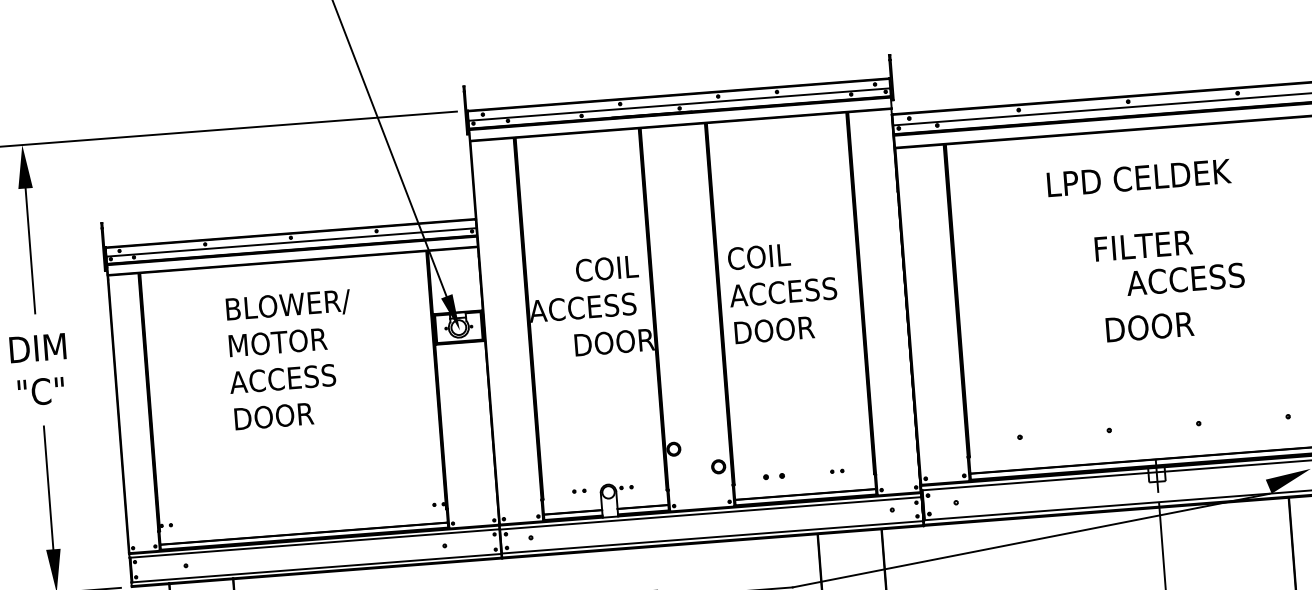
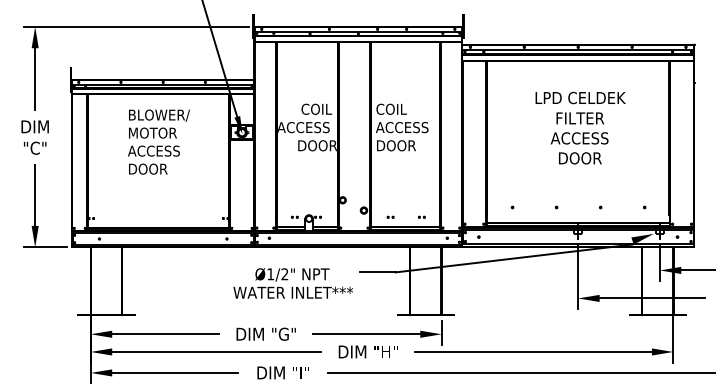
text: (1138, 176) -> (580, 97), moved
text: (1185, 279) -> (579, 138), moved
part: (773, 474) -> (390, 216), size x0.62

